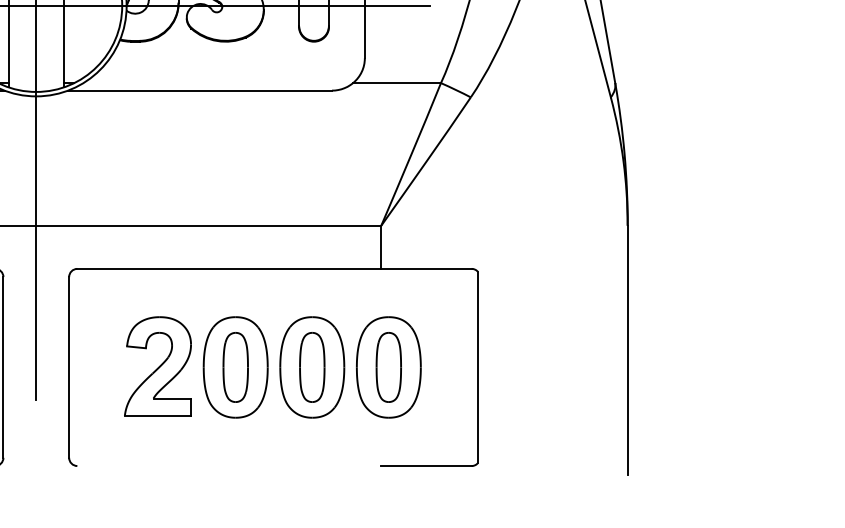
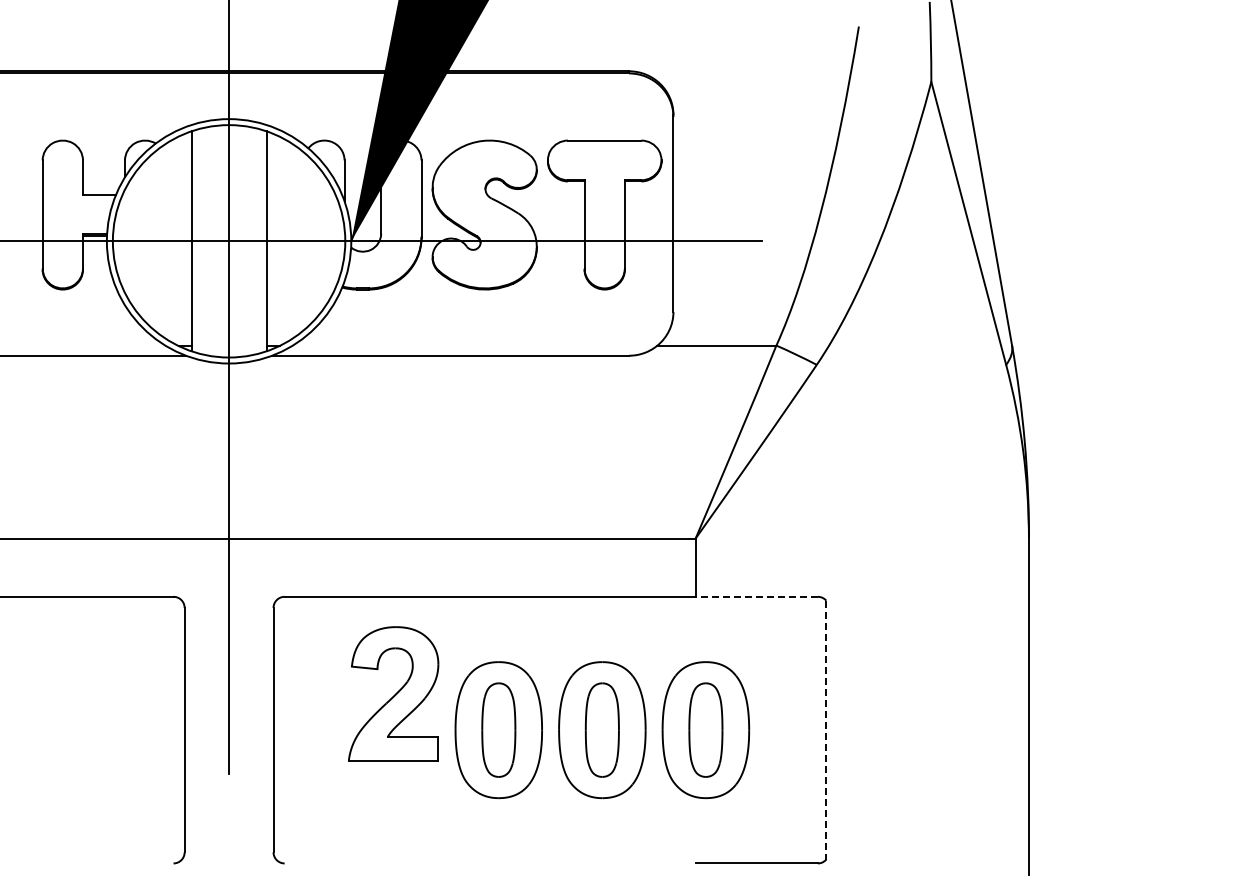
line: (426, 268) -> (756, 596), solid -> dashed
part: (157, 366) -> (393, 693), moved
line: (478, 367) -> (826, 730), solid -> dashed

